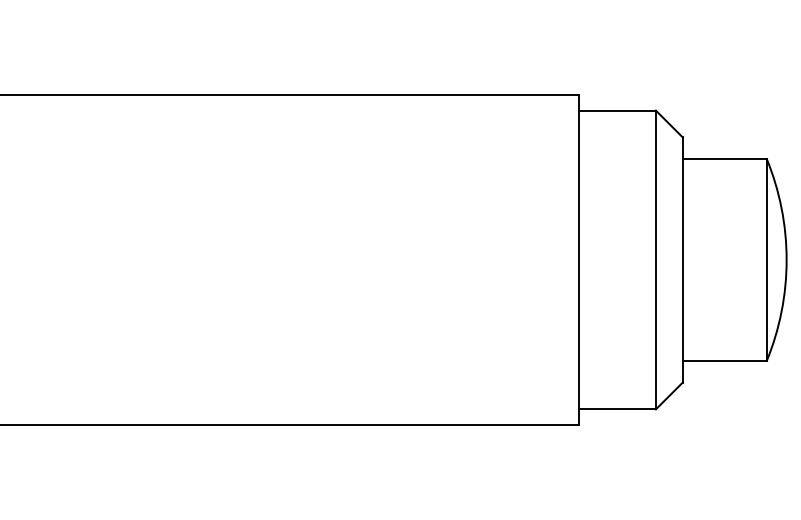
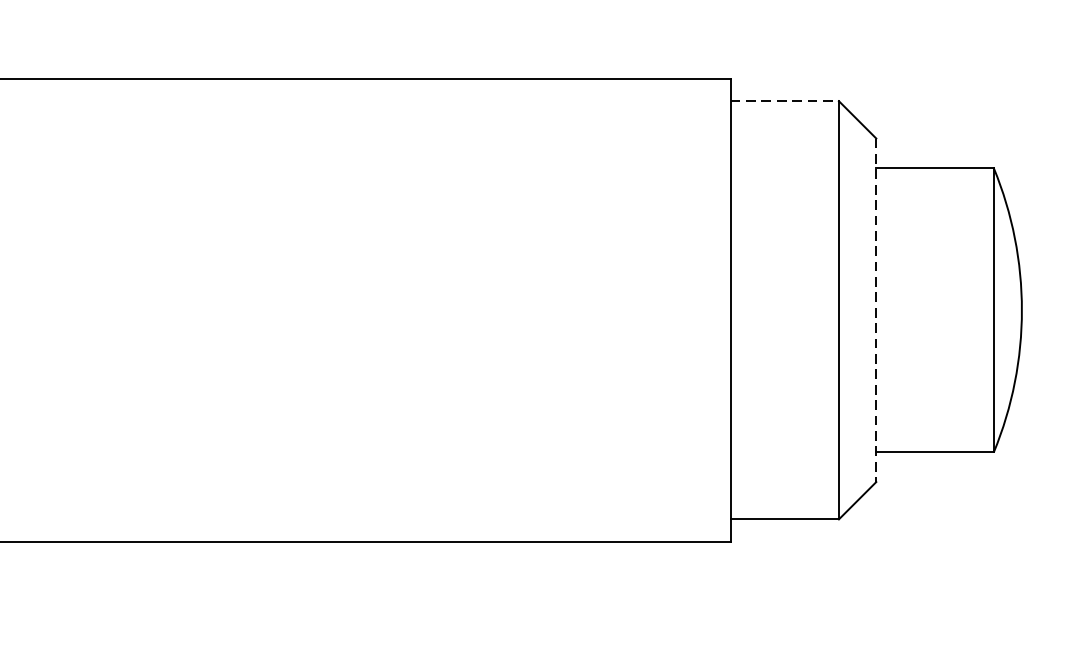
line: (617, 110) -> (785, 101), solid -> dashed
line: (682, 260) -> (876, 310), solid -> dashed

